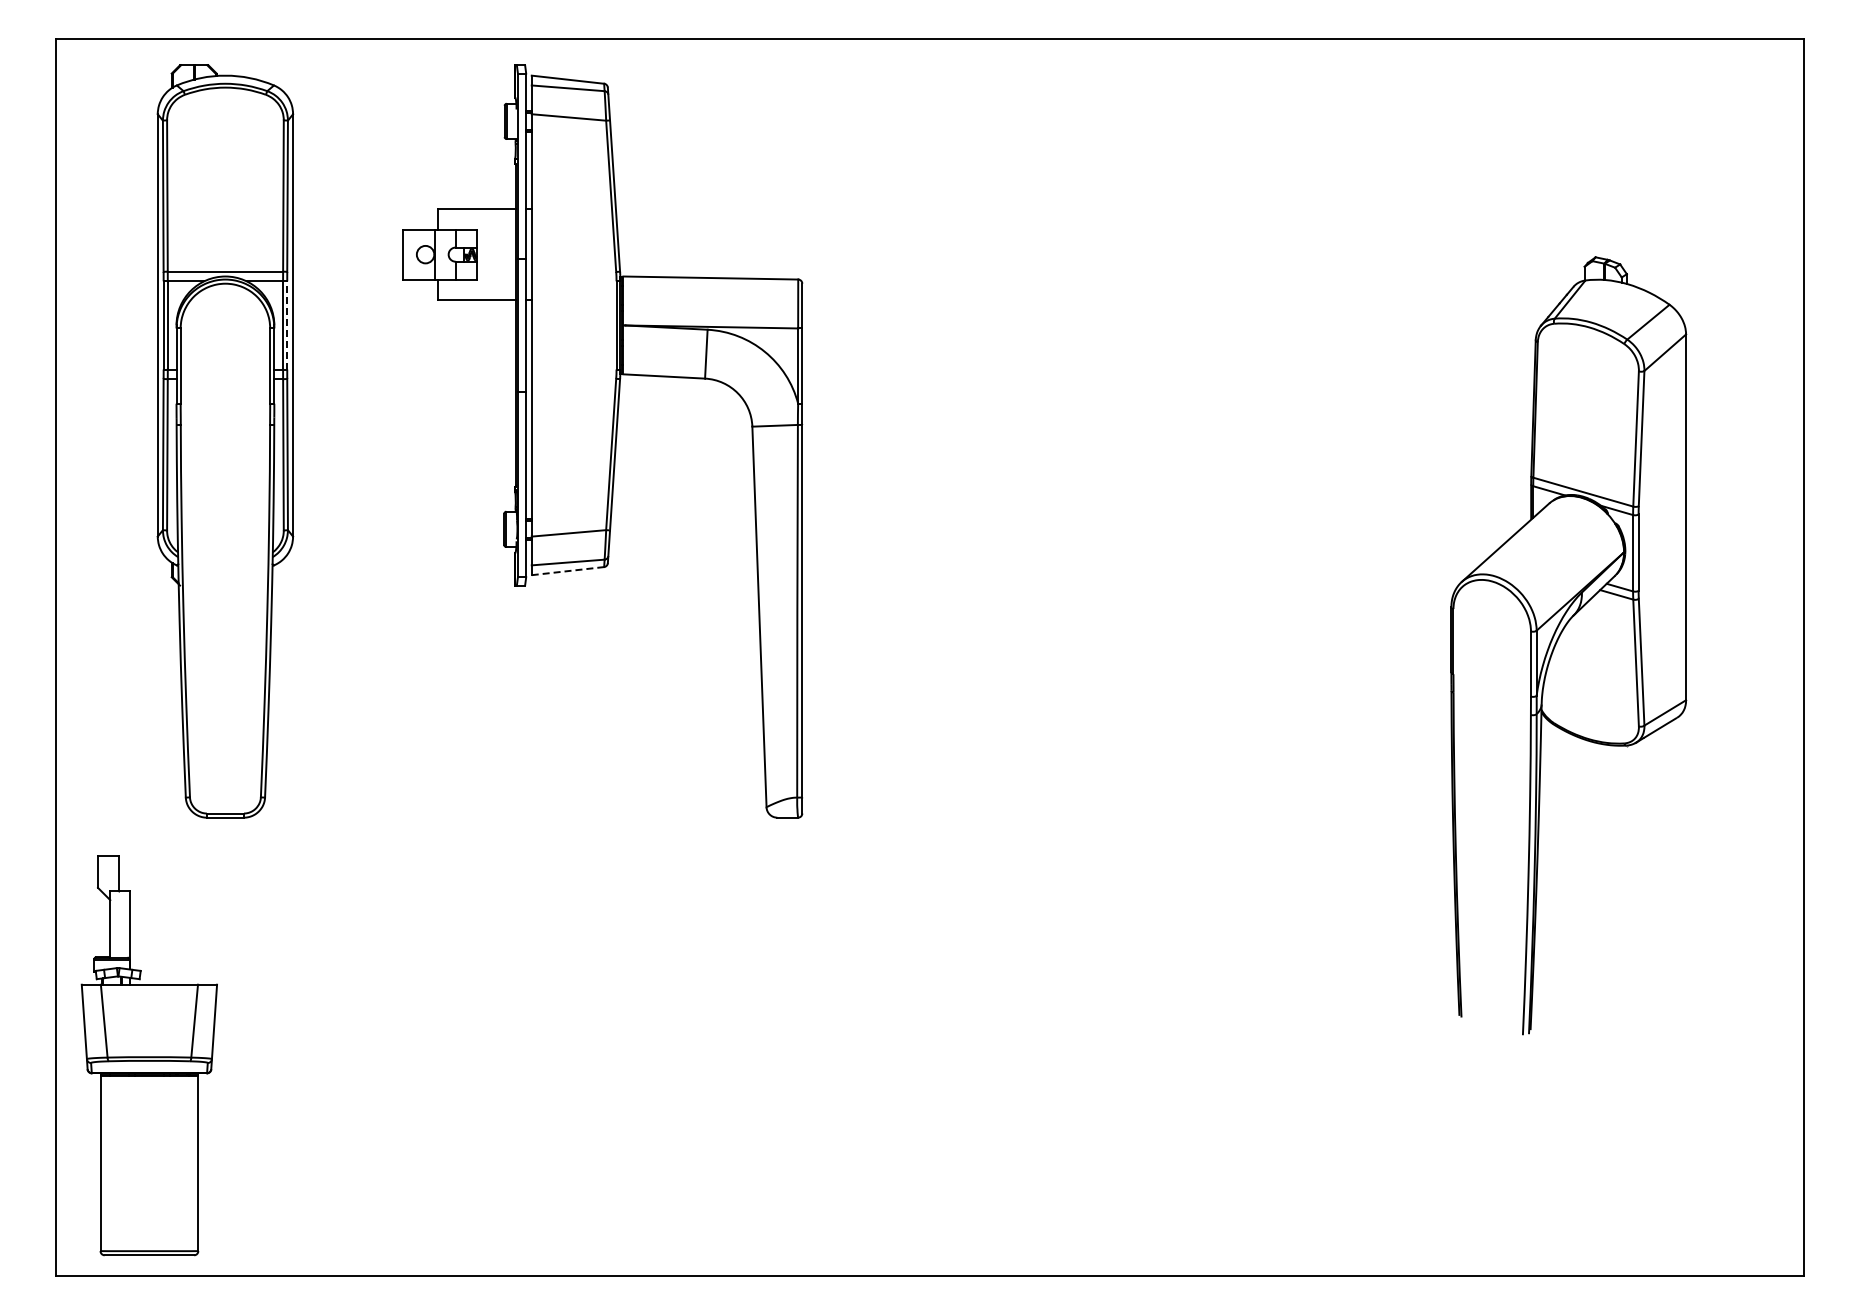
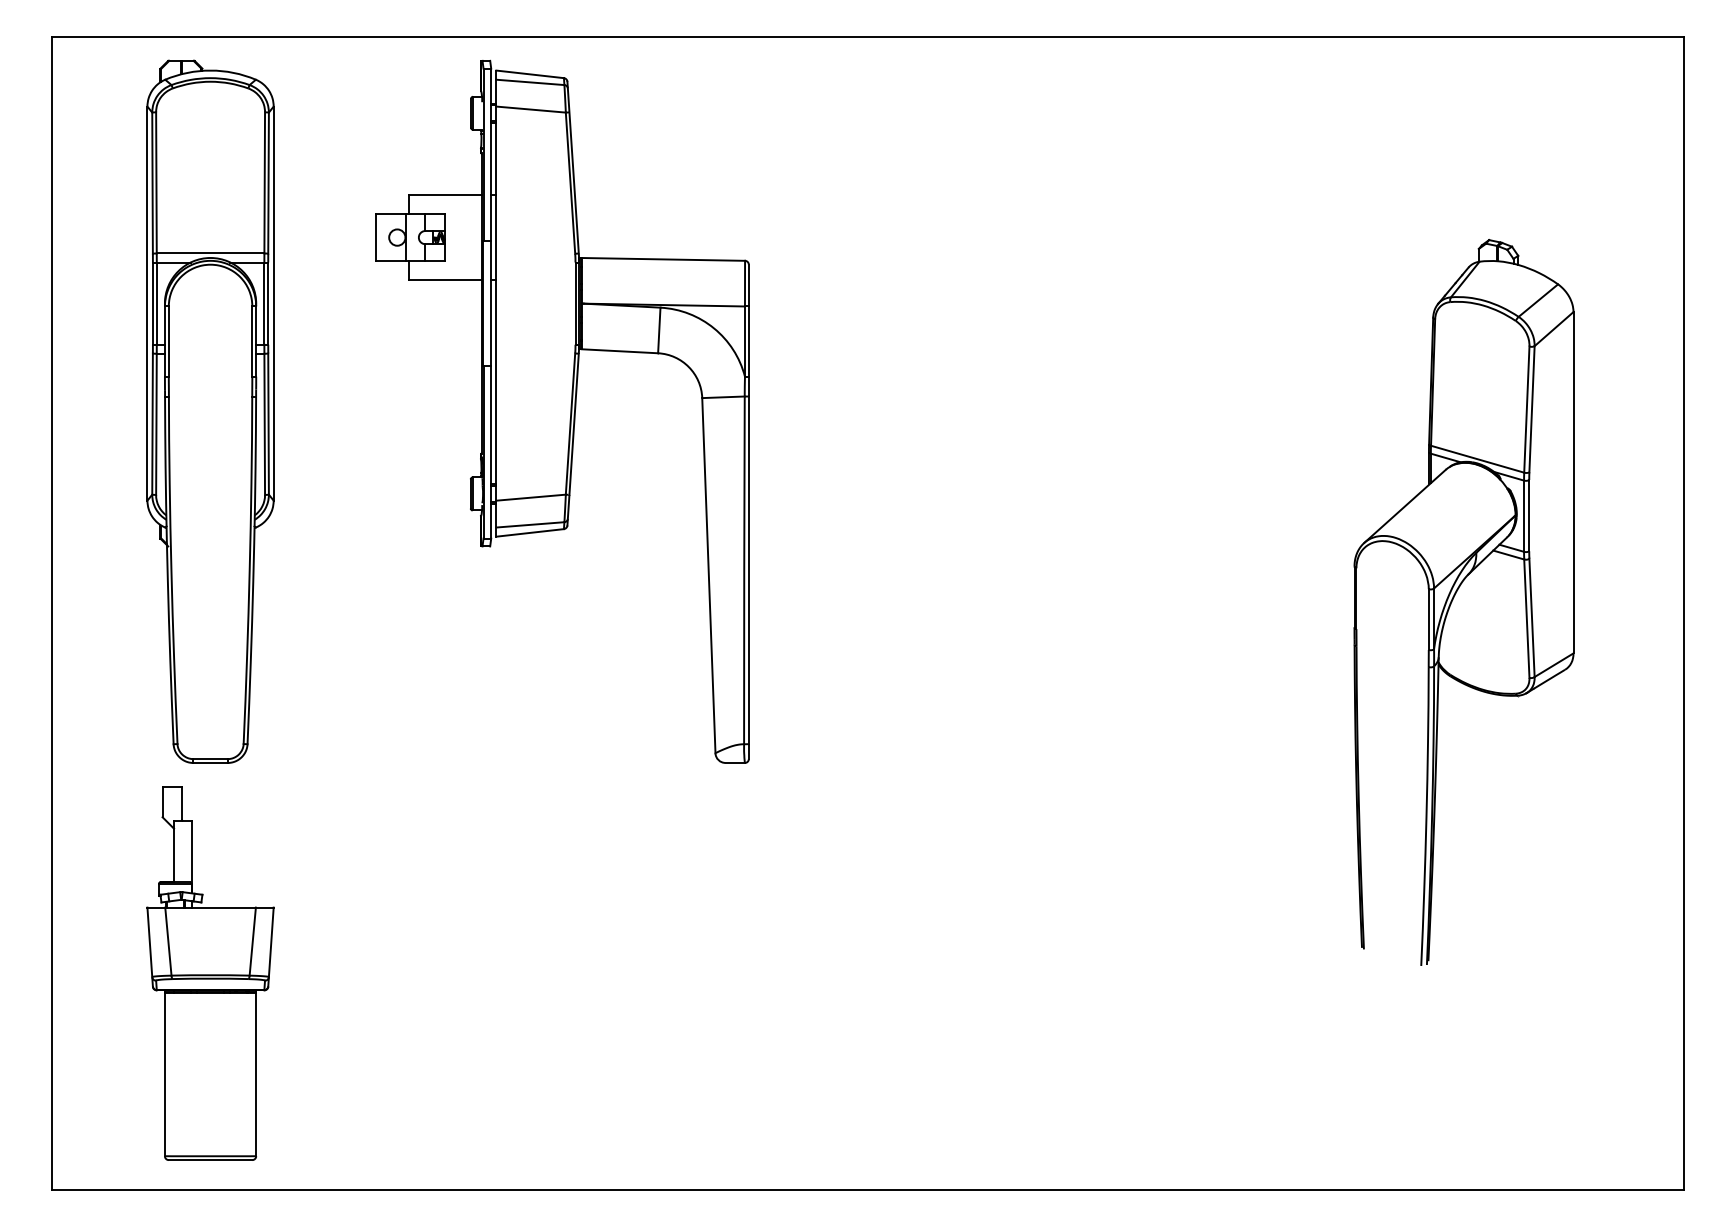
line: (287, 324) -> (268, 302), dashed -> solid
line: (568, 571) -> (530, 533), dashed -> solid
part: (148, 1055) -> (209, 973), moved

